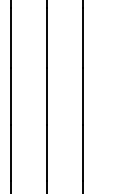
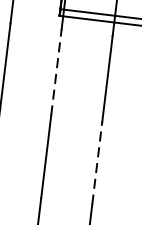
line: (47, 37) -> (56, 72), solid -> dashed
line: (82, 96) -> (96, 163), solid -> dashed

